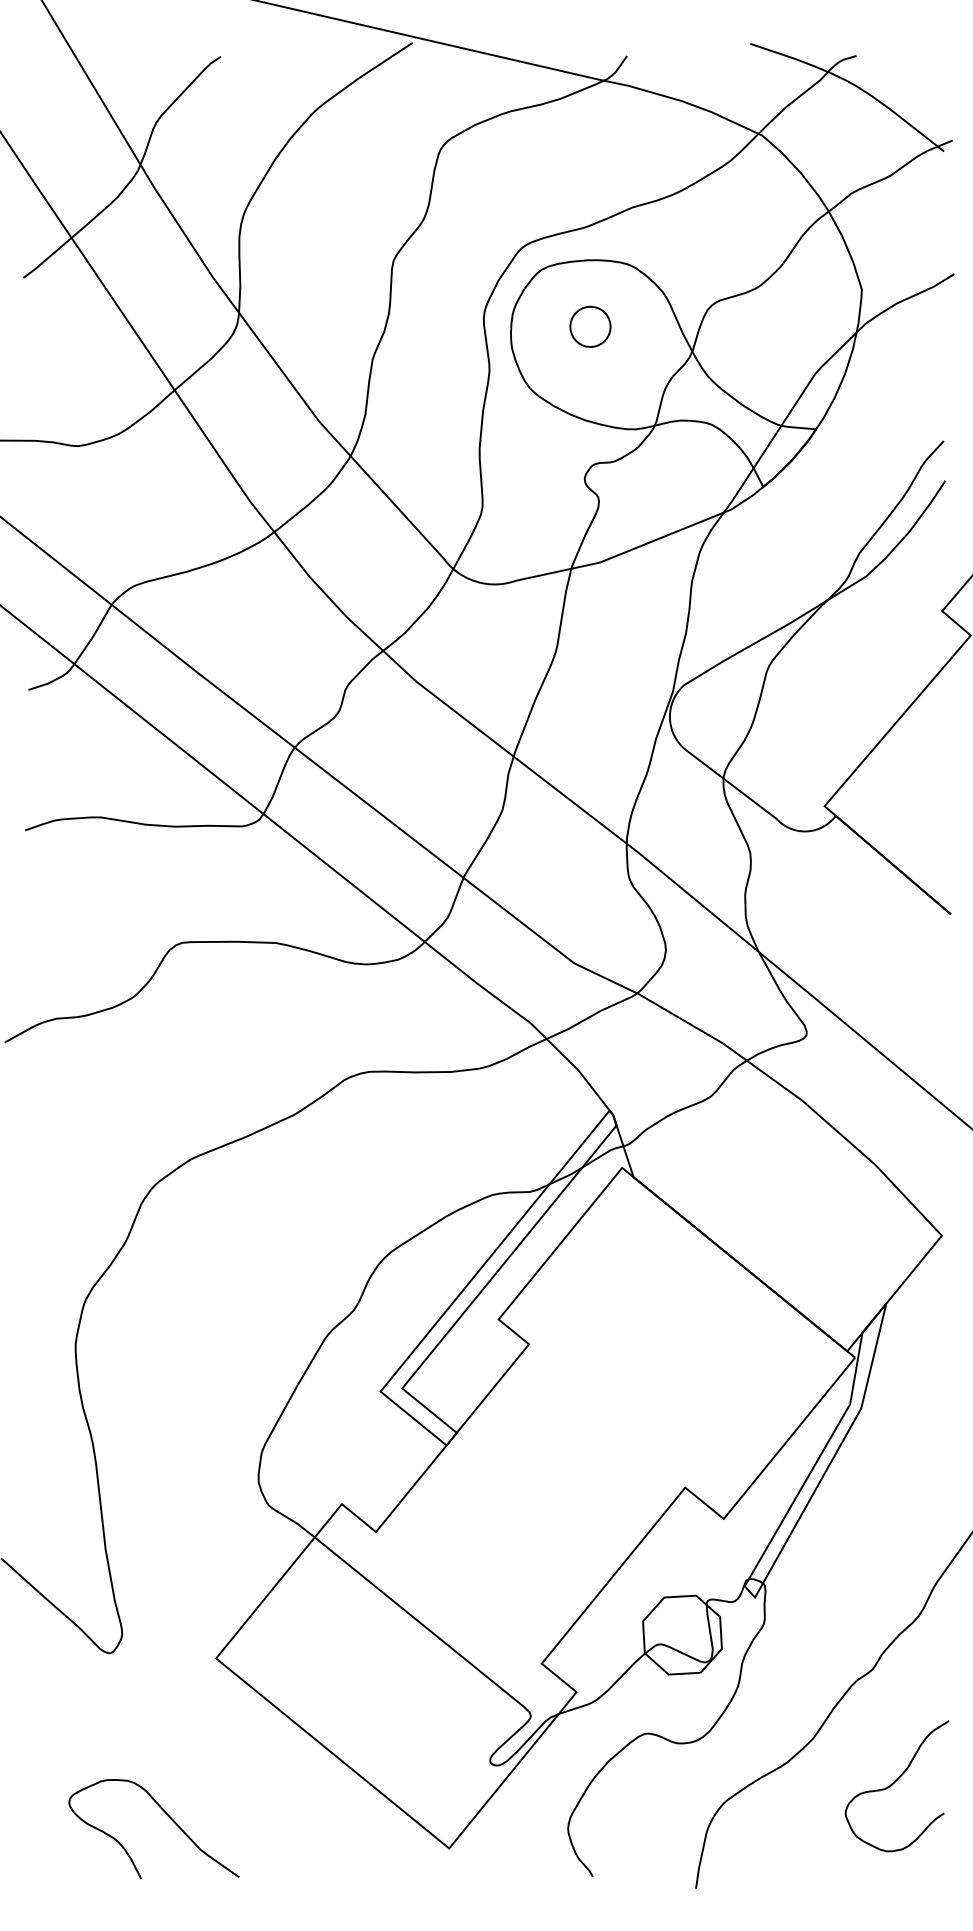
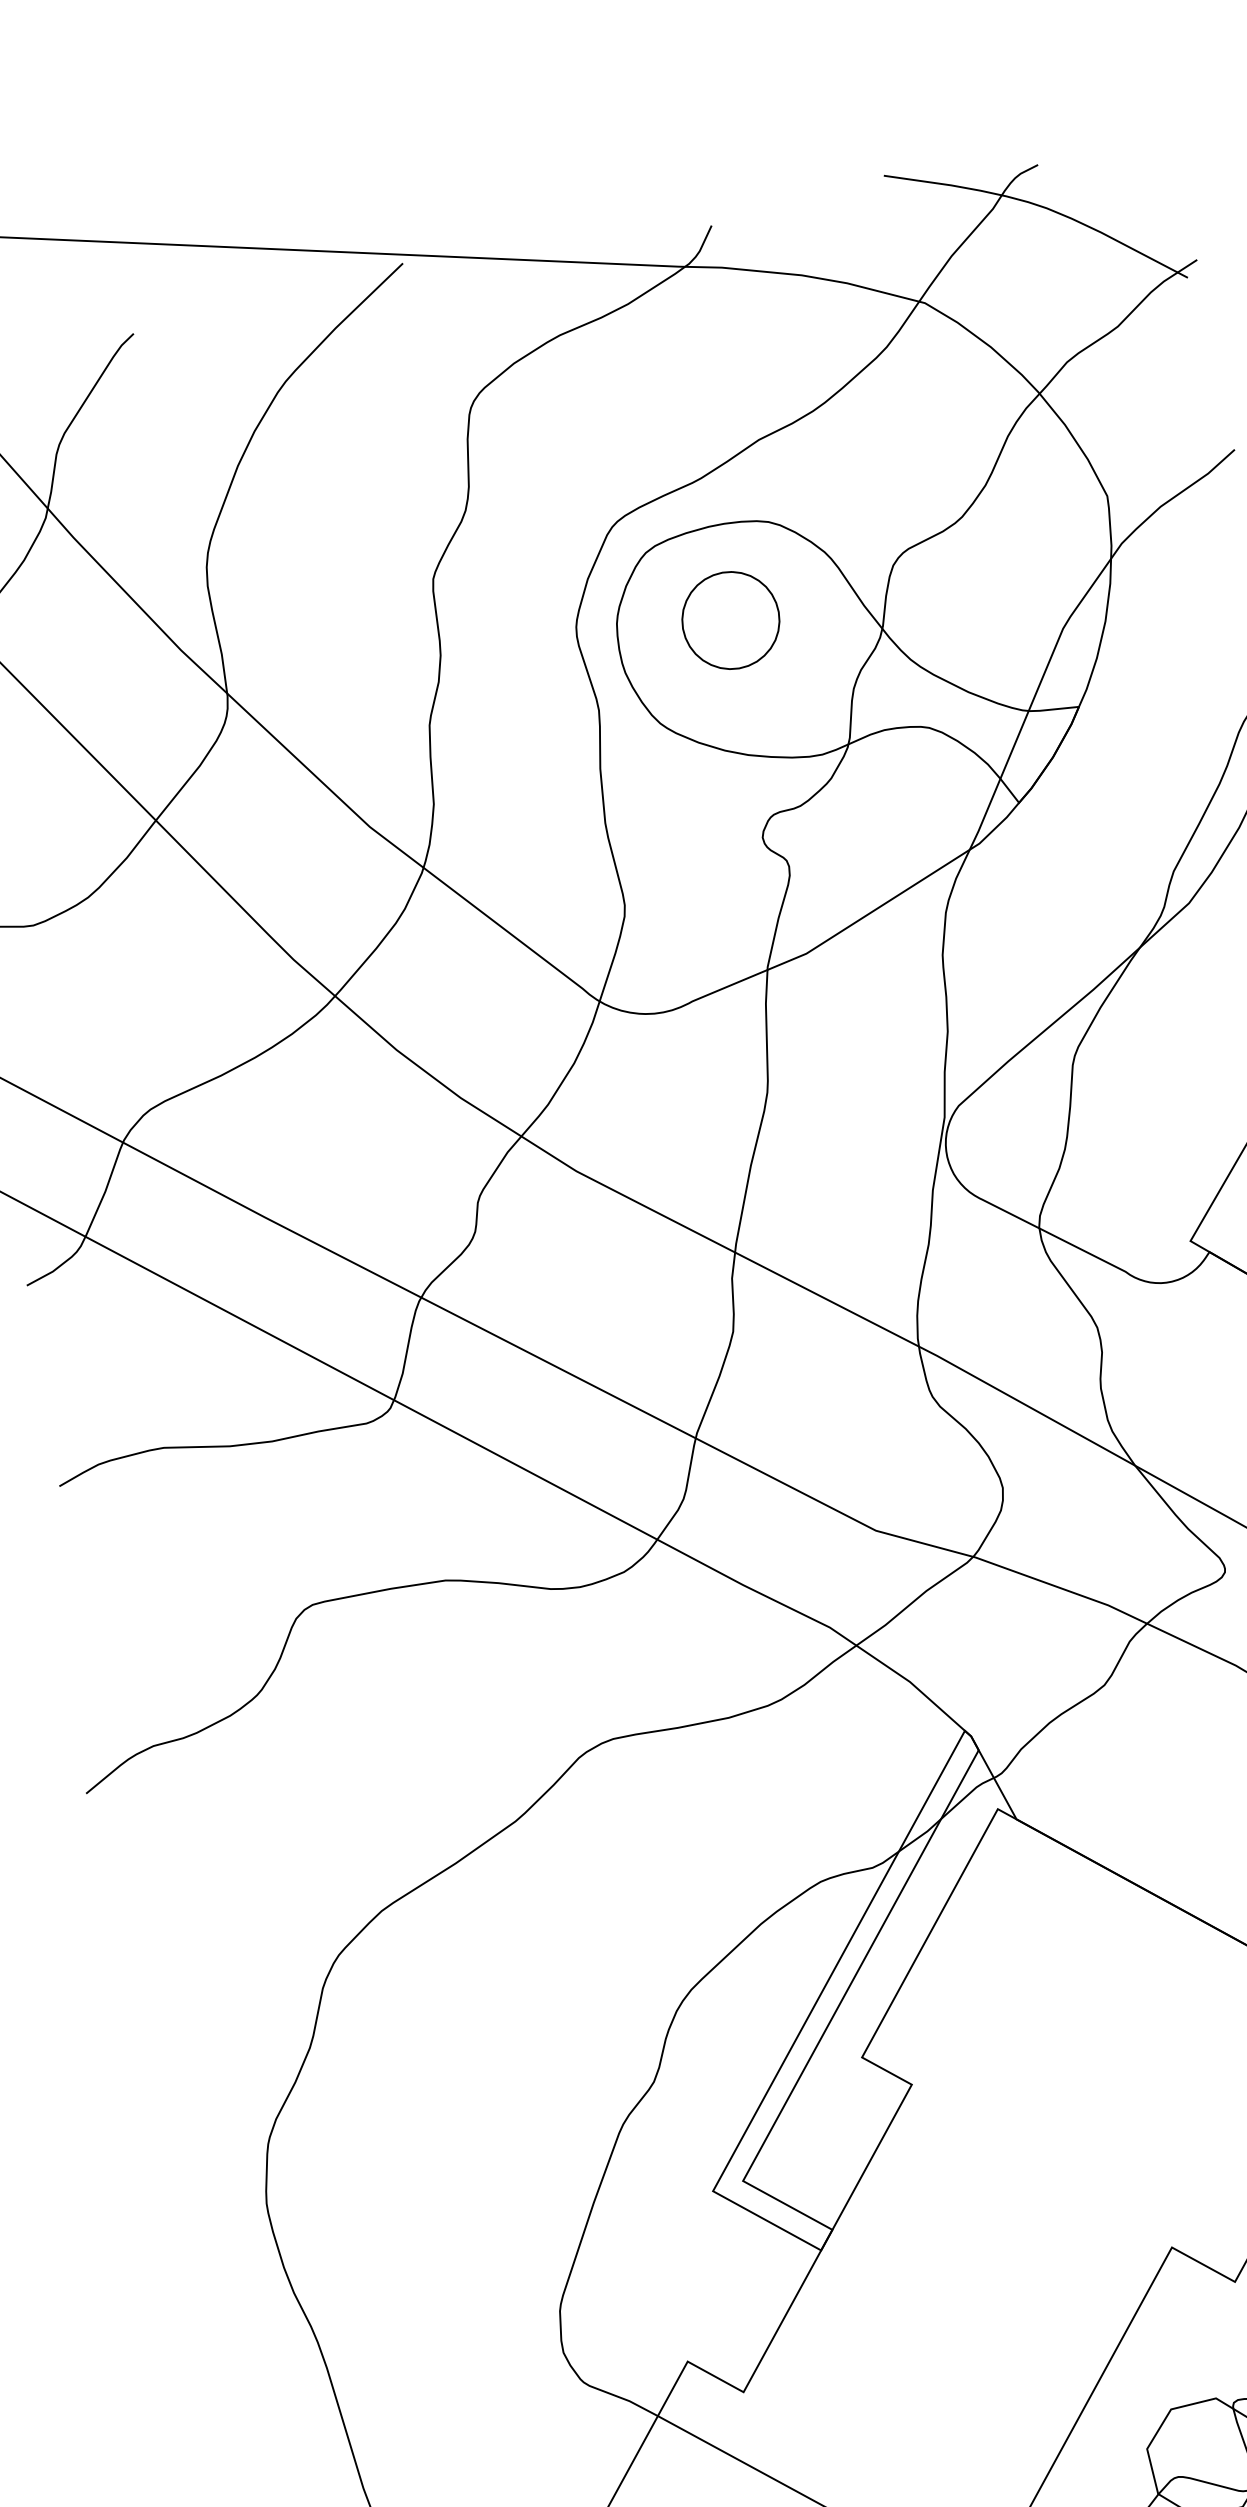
part: (590, 326) -> (730, 620), size x1.67

